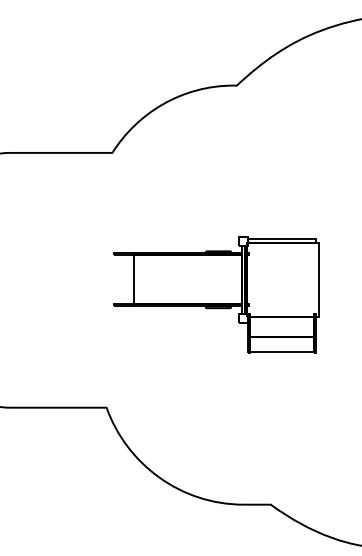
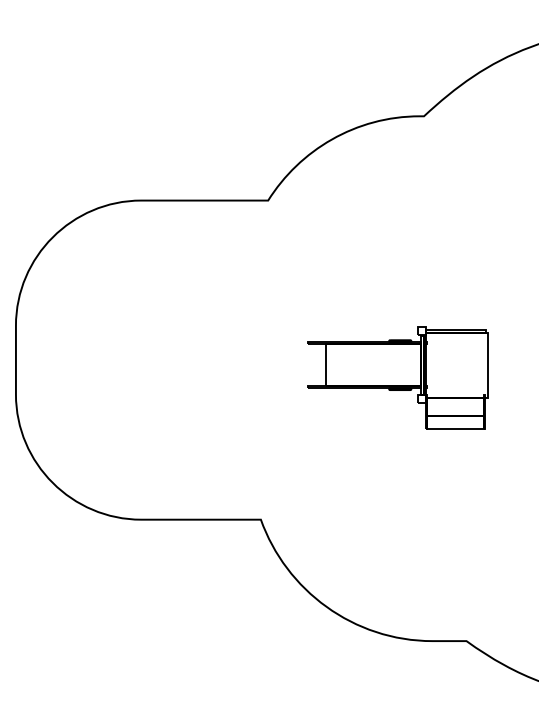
part: (216, 294) -> (398, 378), size x0.7

